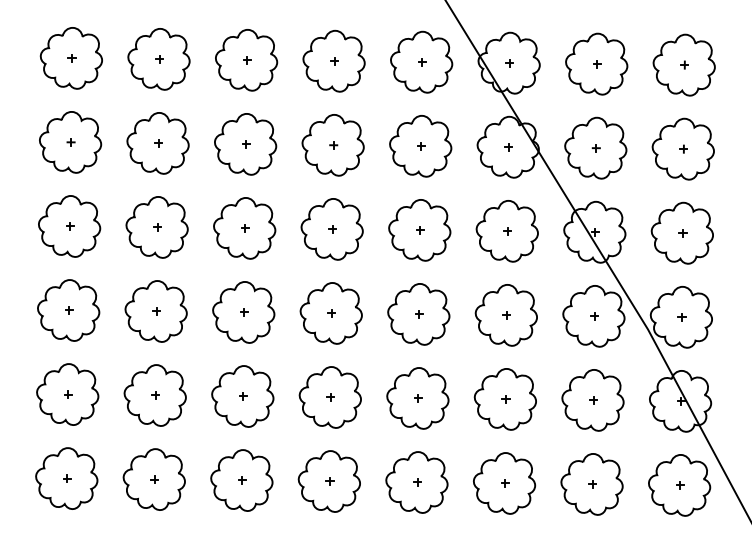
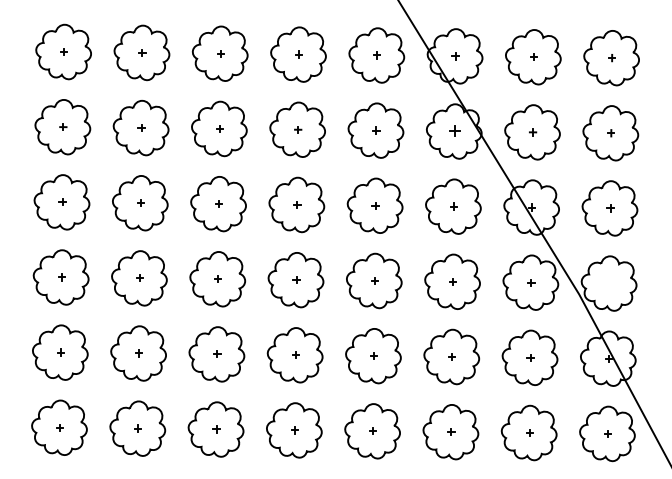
part: (508, 147) -> (454, 131), size x1.6
part: (681, 317) -> (609, 283), removed

